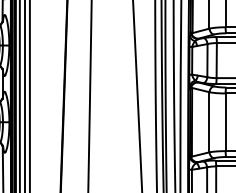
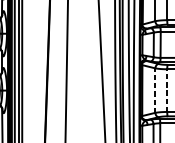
line: (209, 121) -> (155, 90), solid -> dashed
line: (225, 122) -> (167, 90), solid -> dashed

